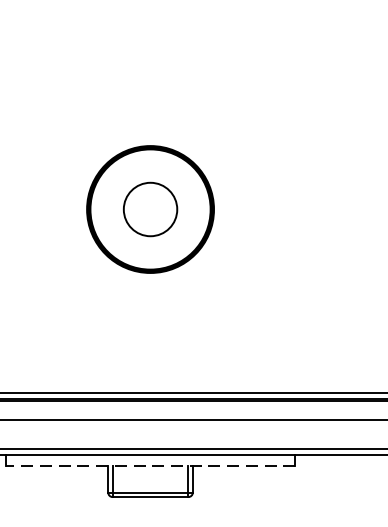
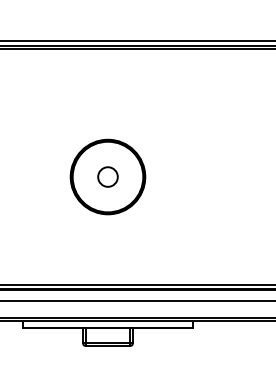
circle: (149, 208) -> (107, 176), size x0.62
line: (149, 465) -> (107, 327), dashed -> solid

